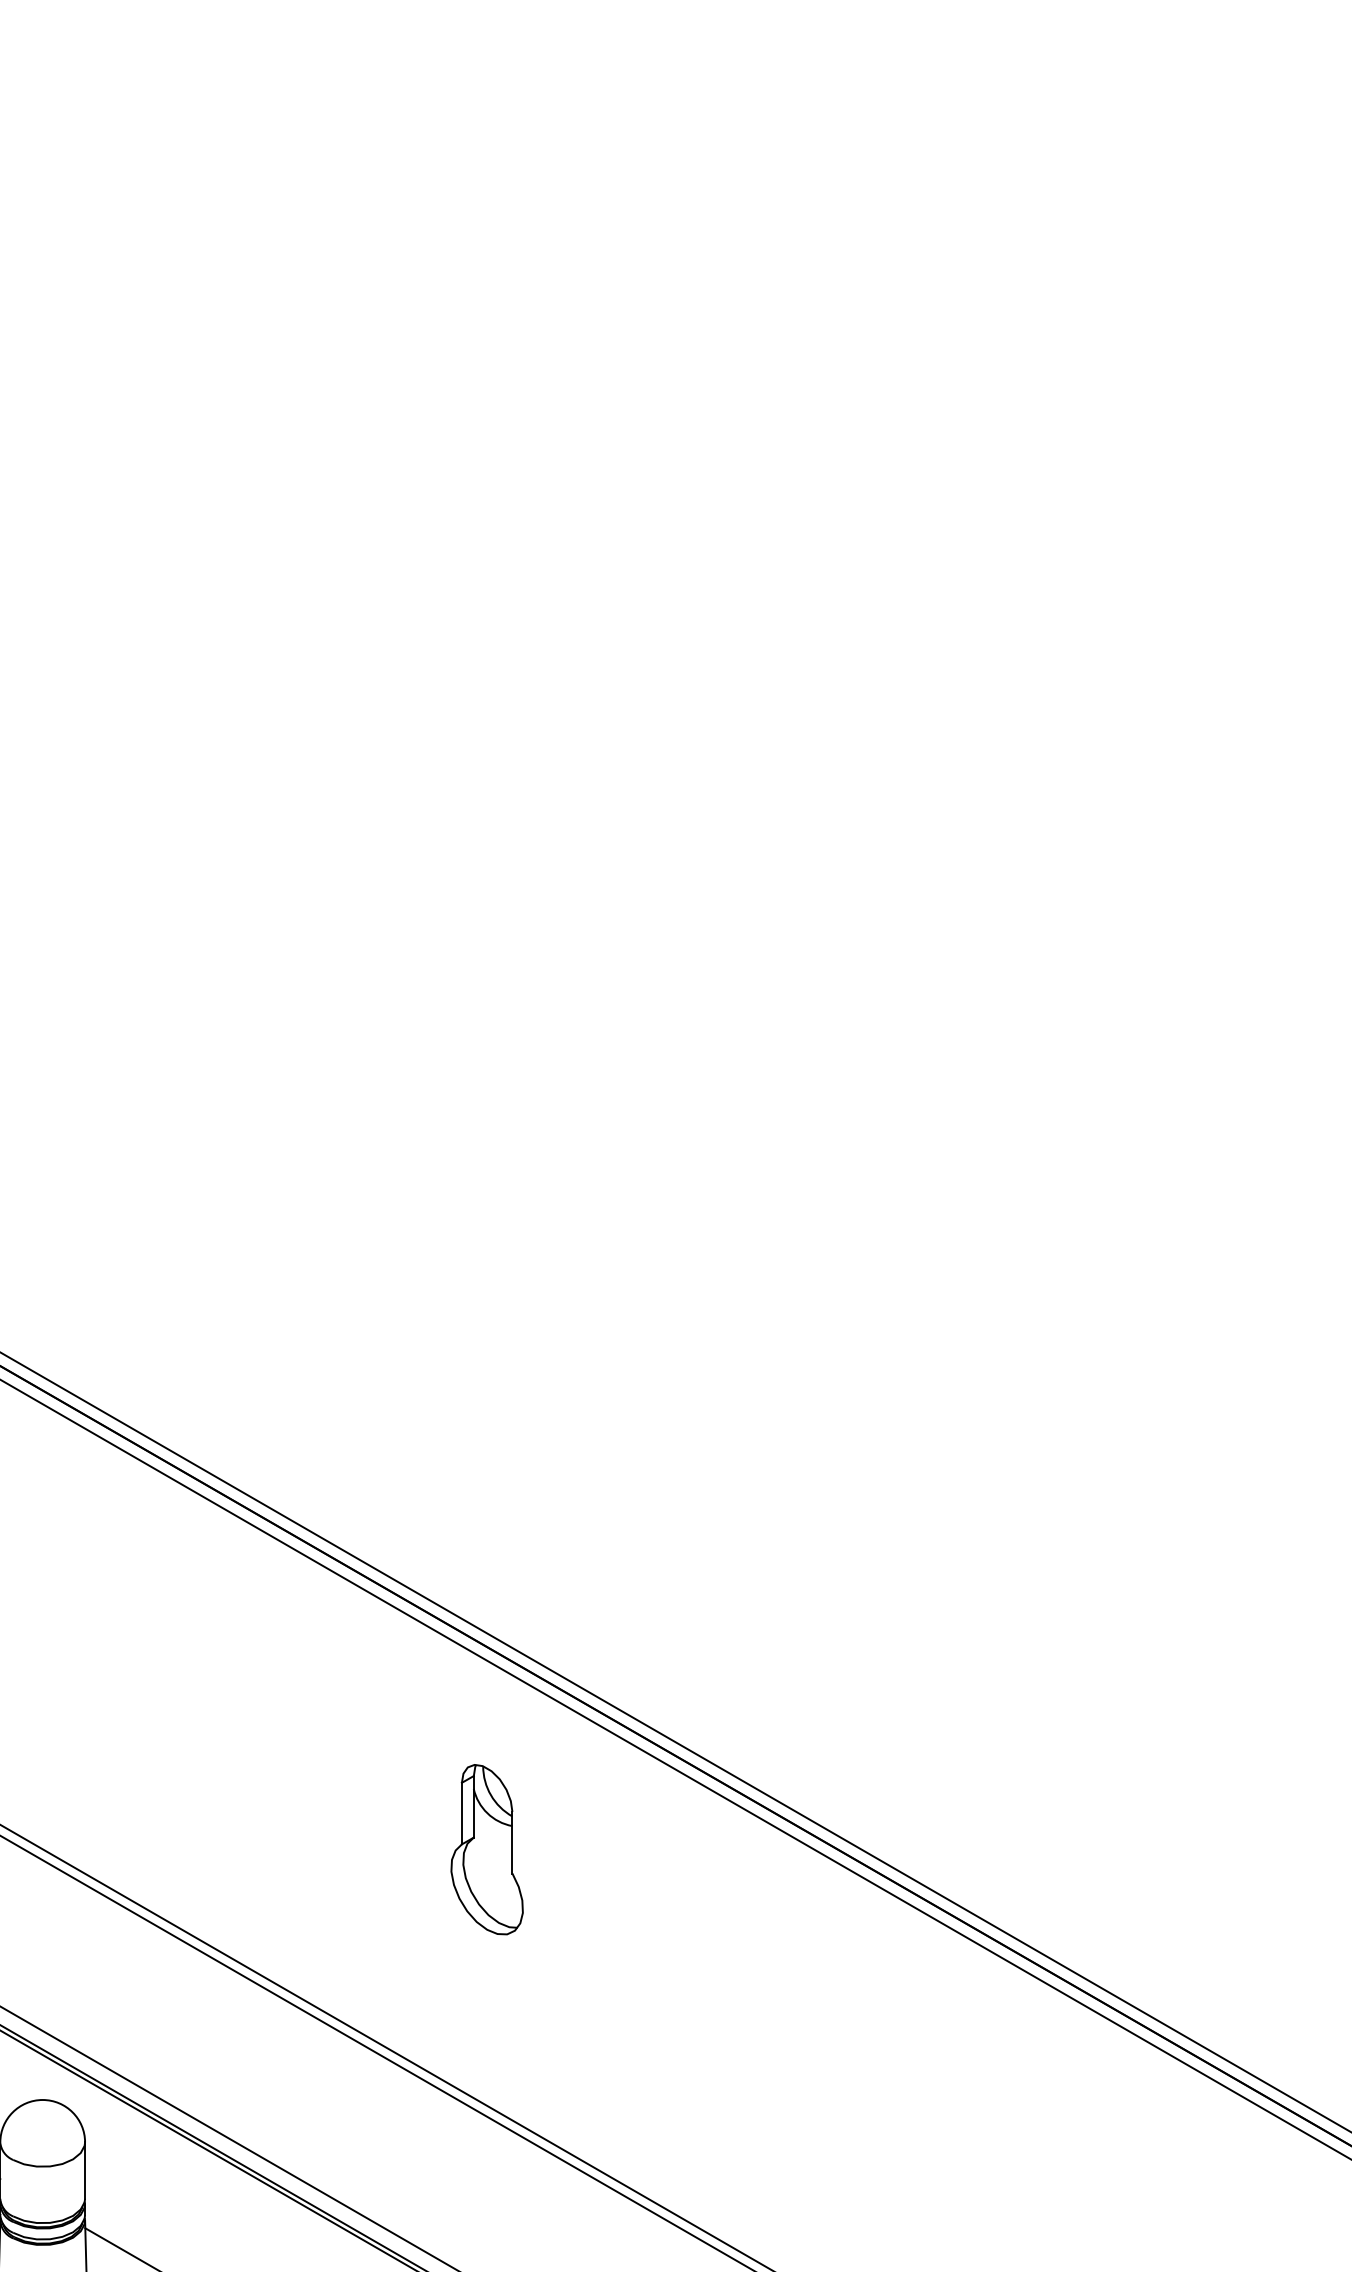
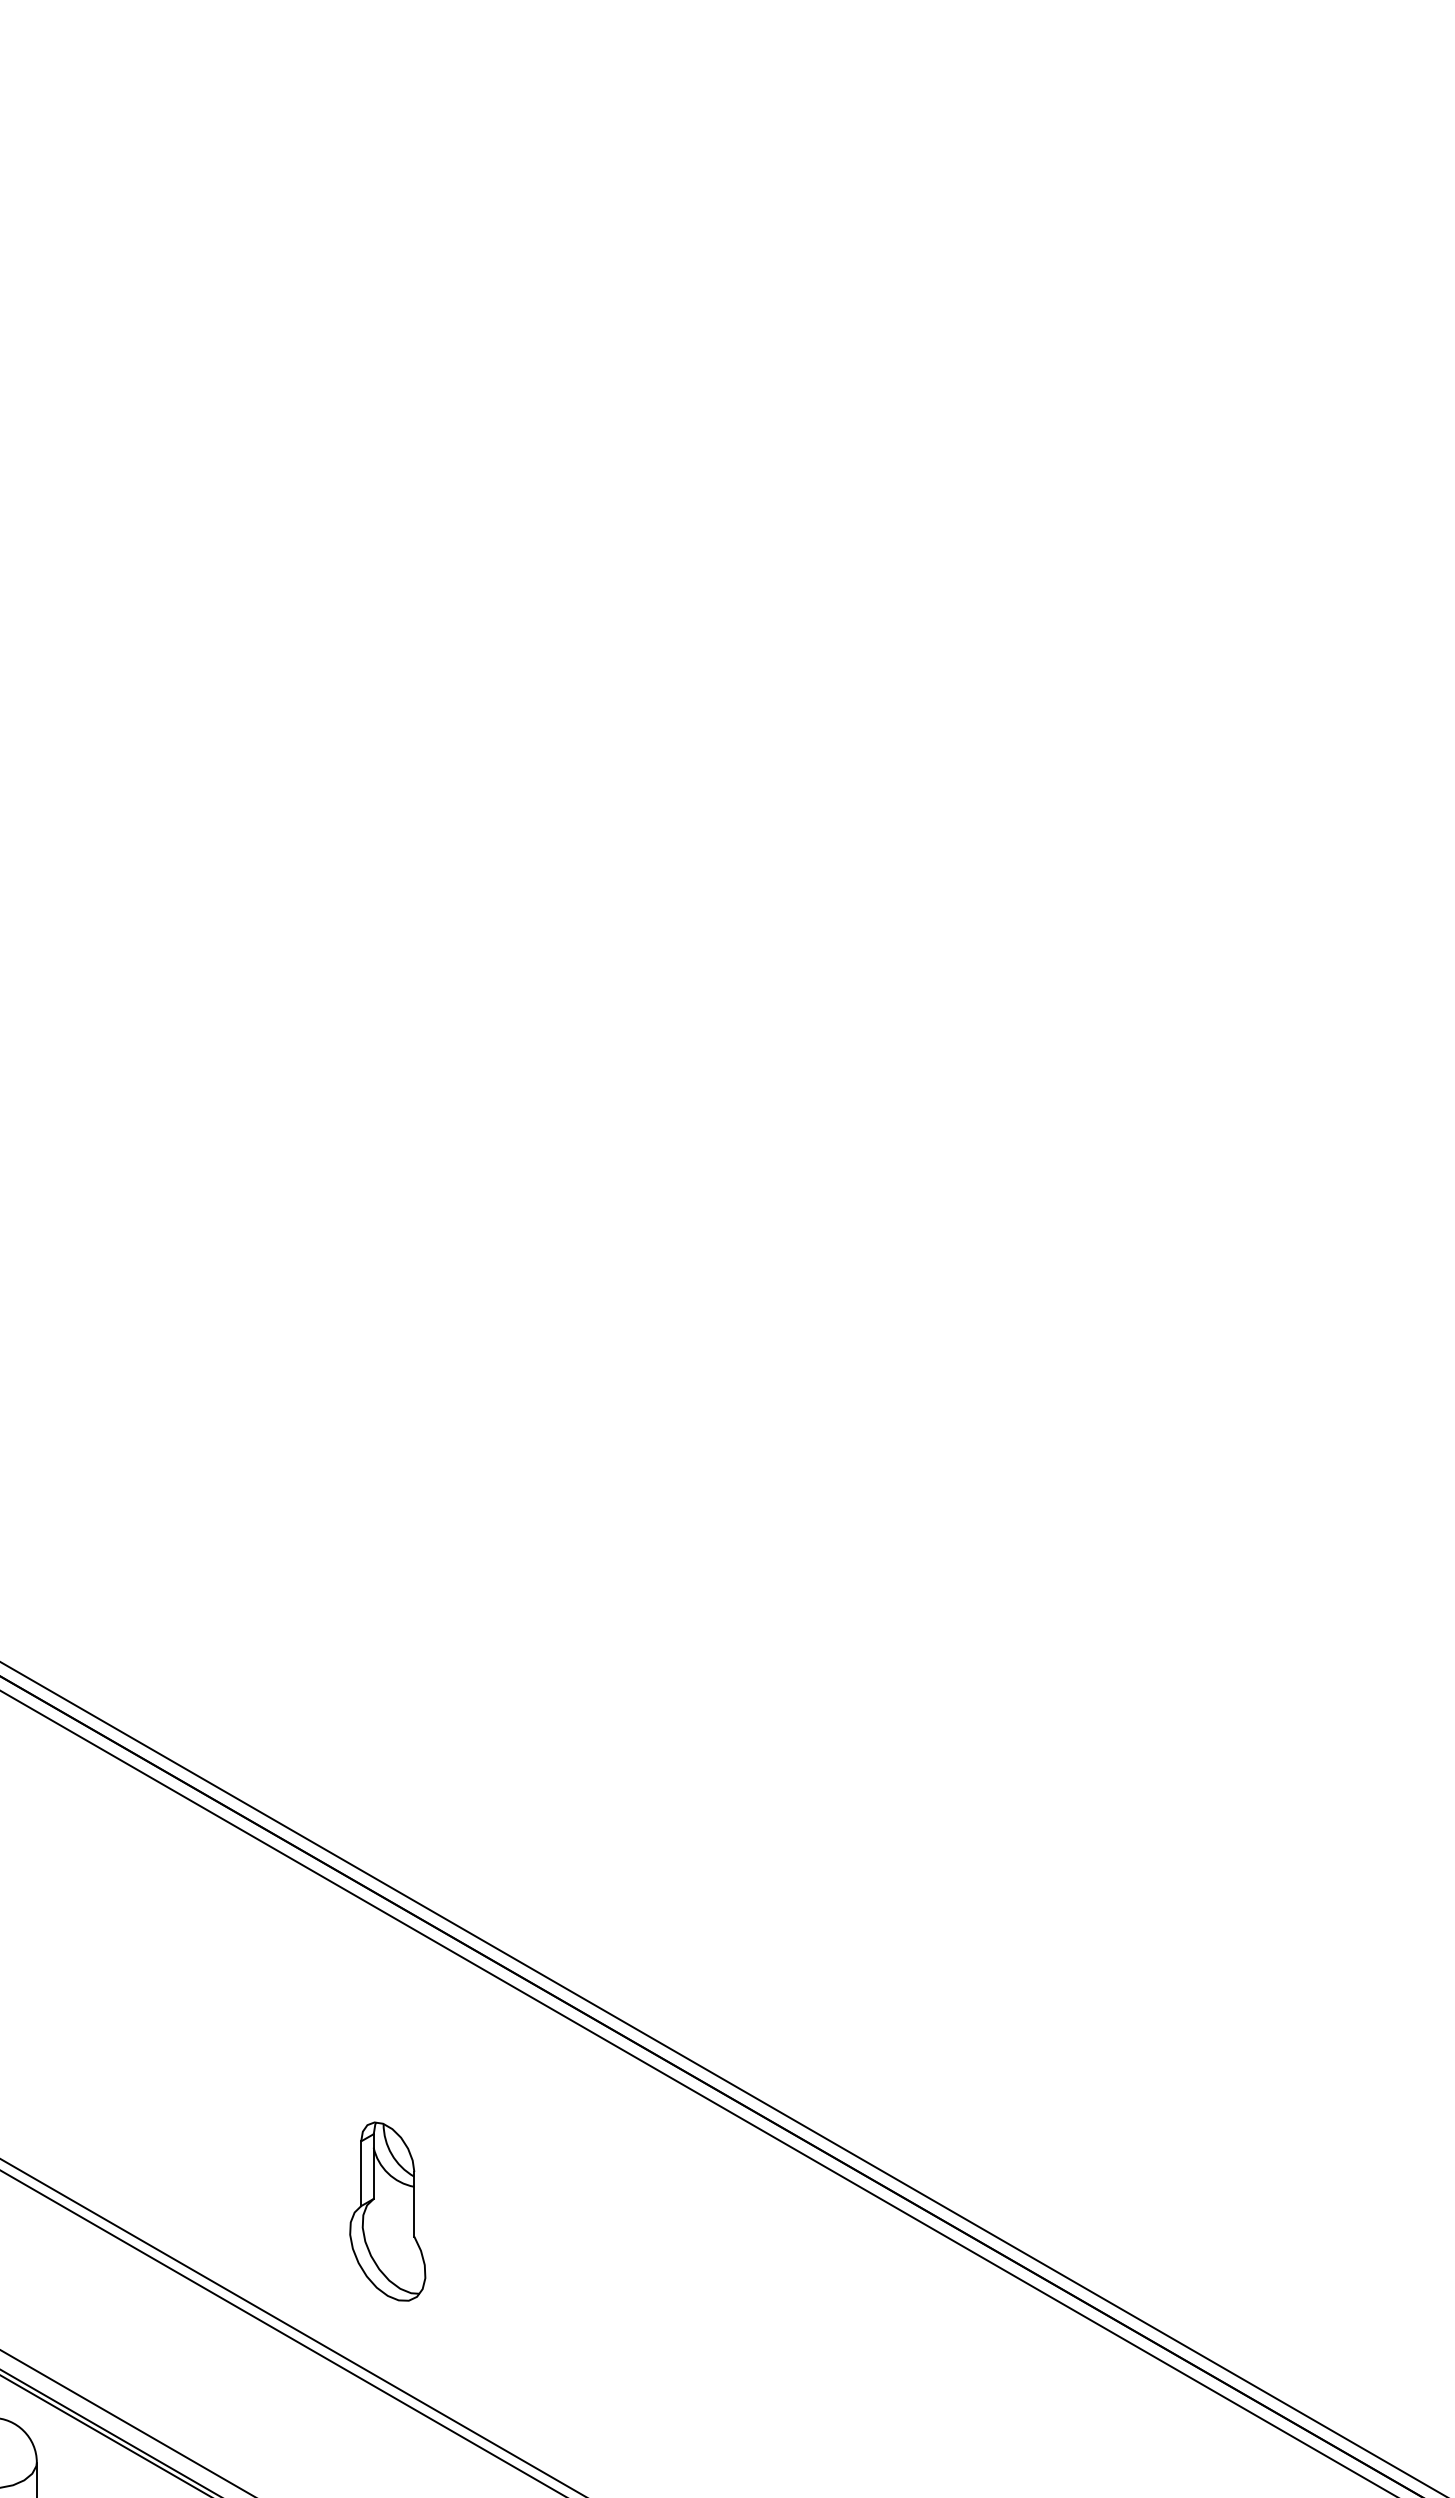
part: (486, 1849) -> (387, 2211), moved

